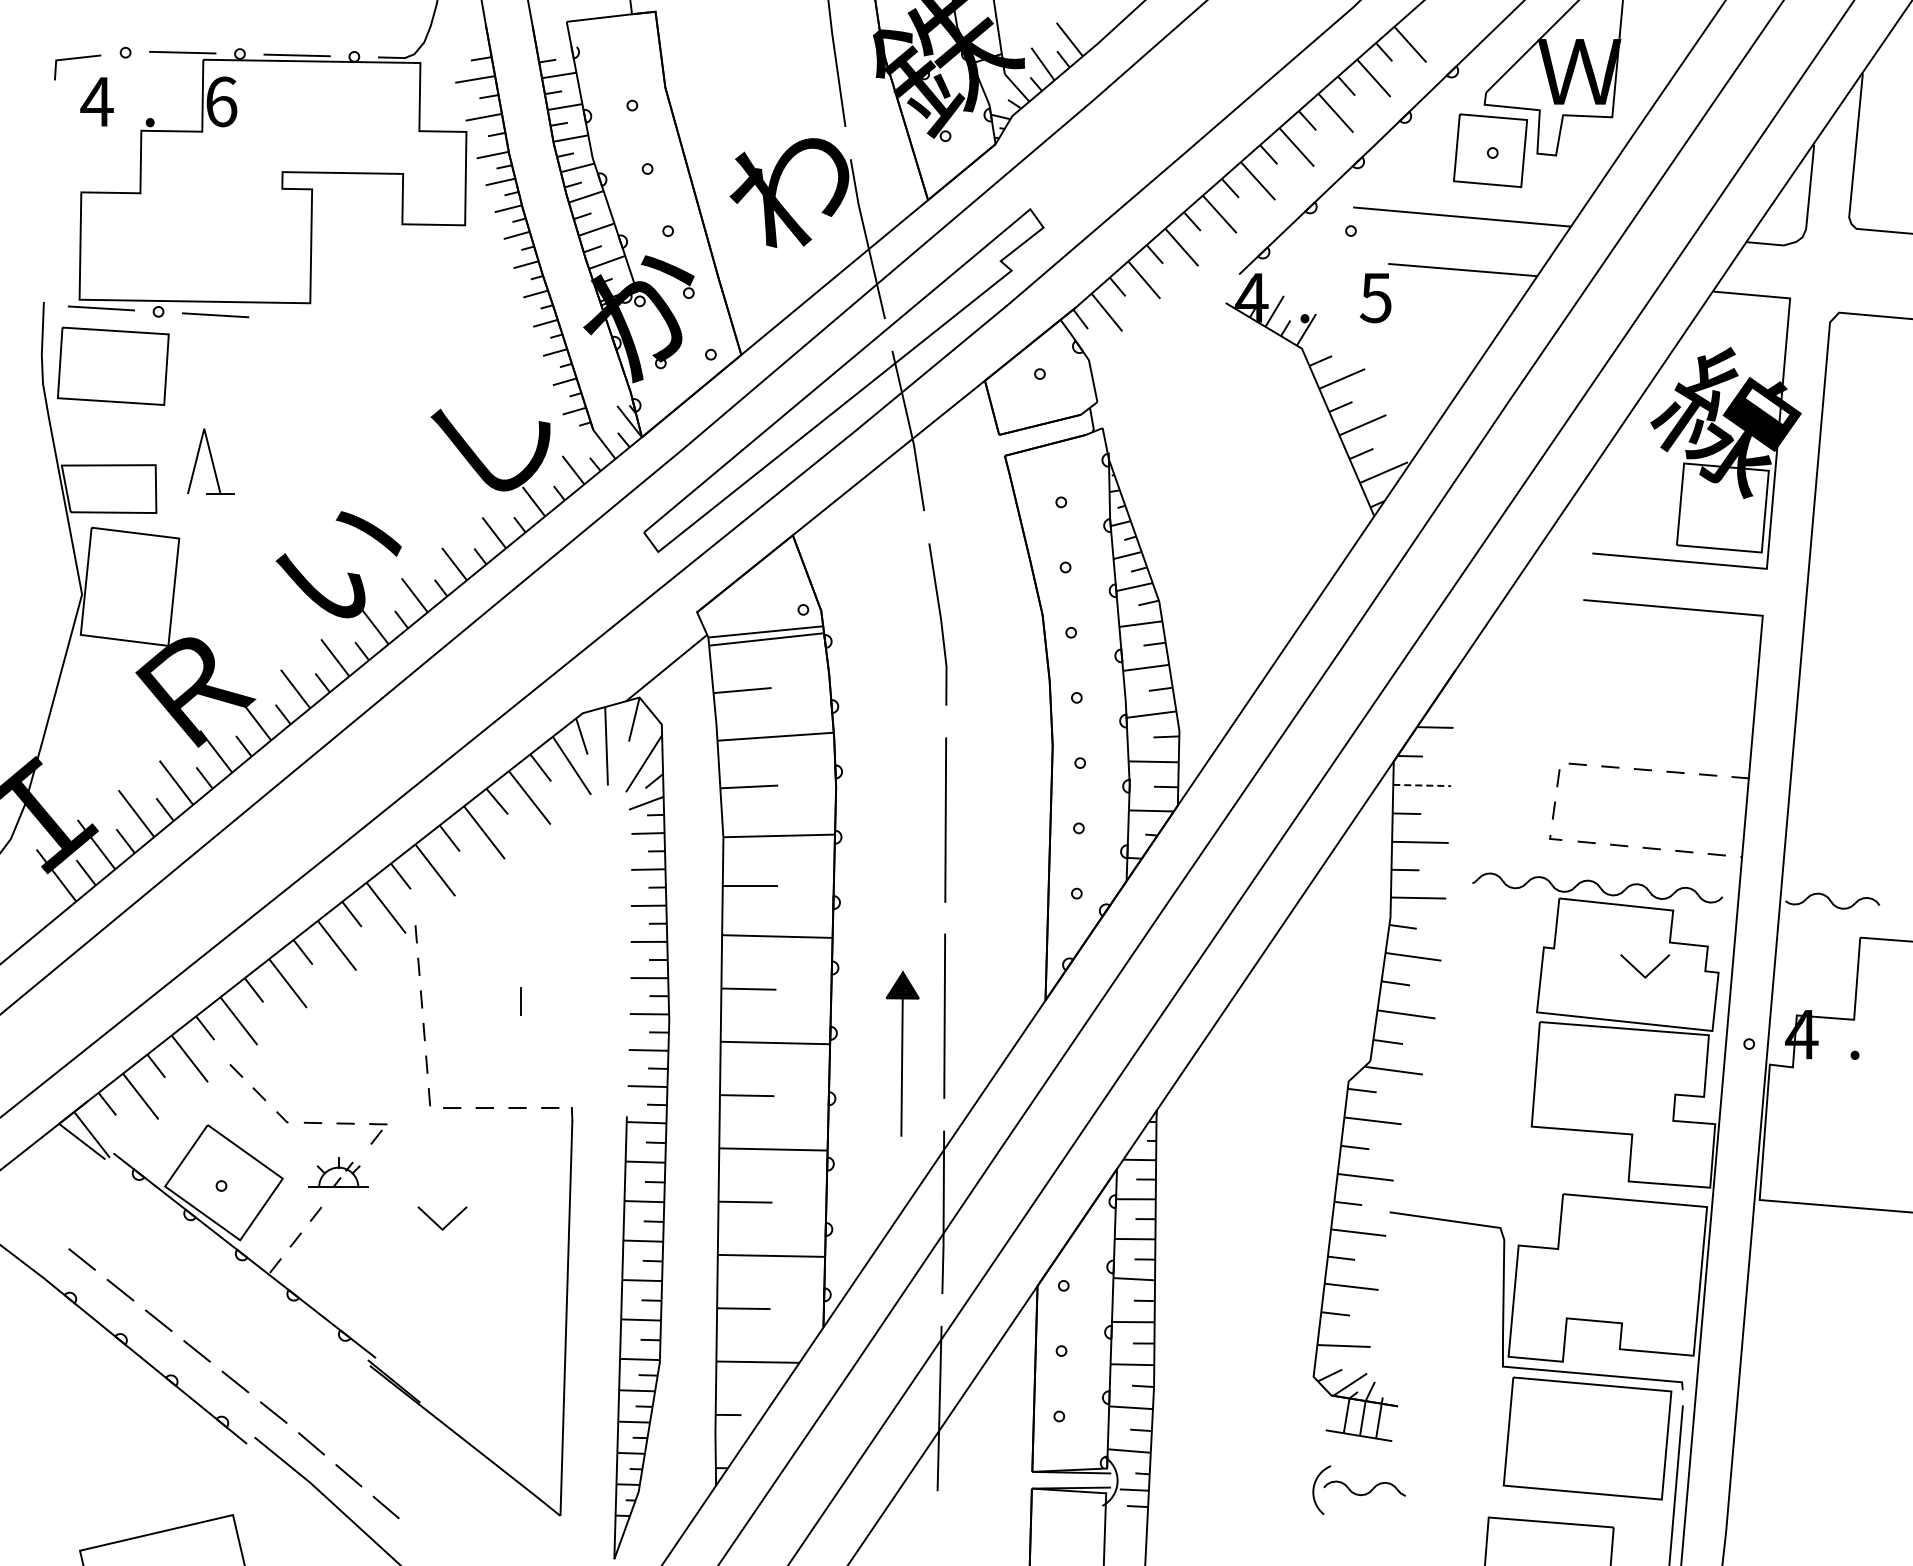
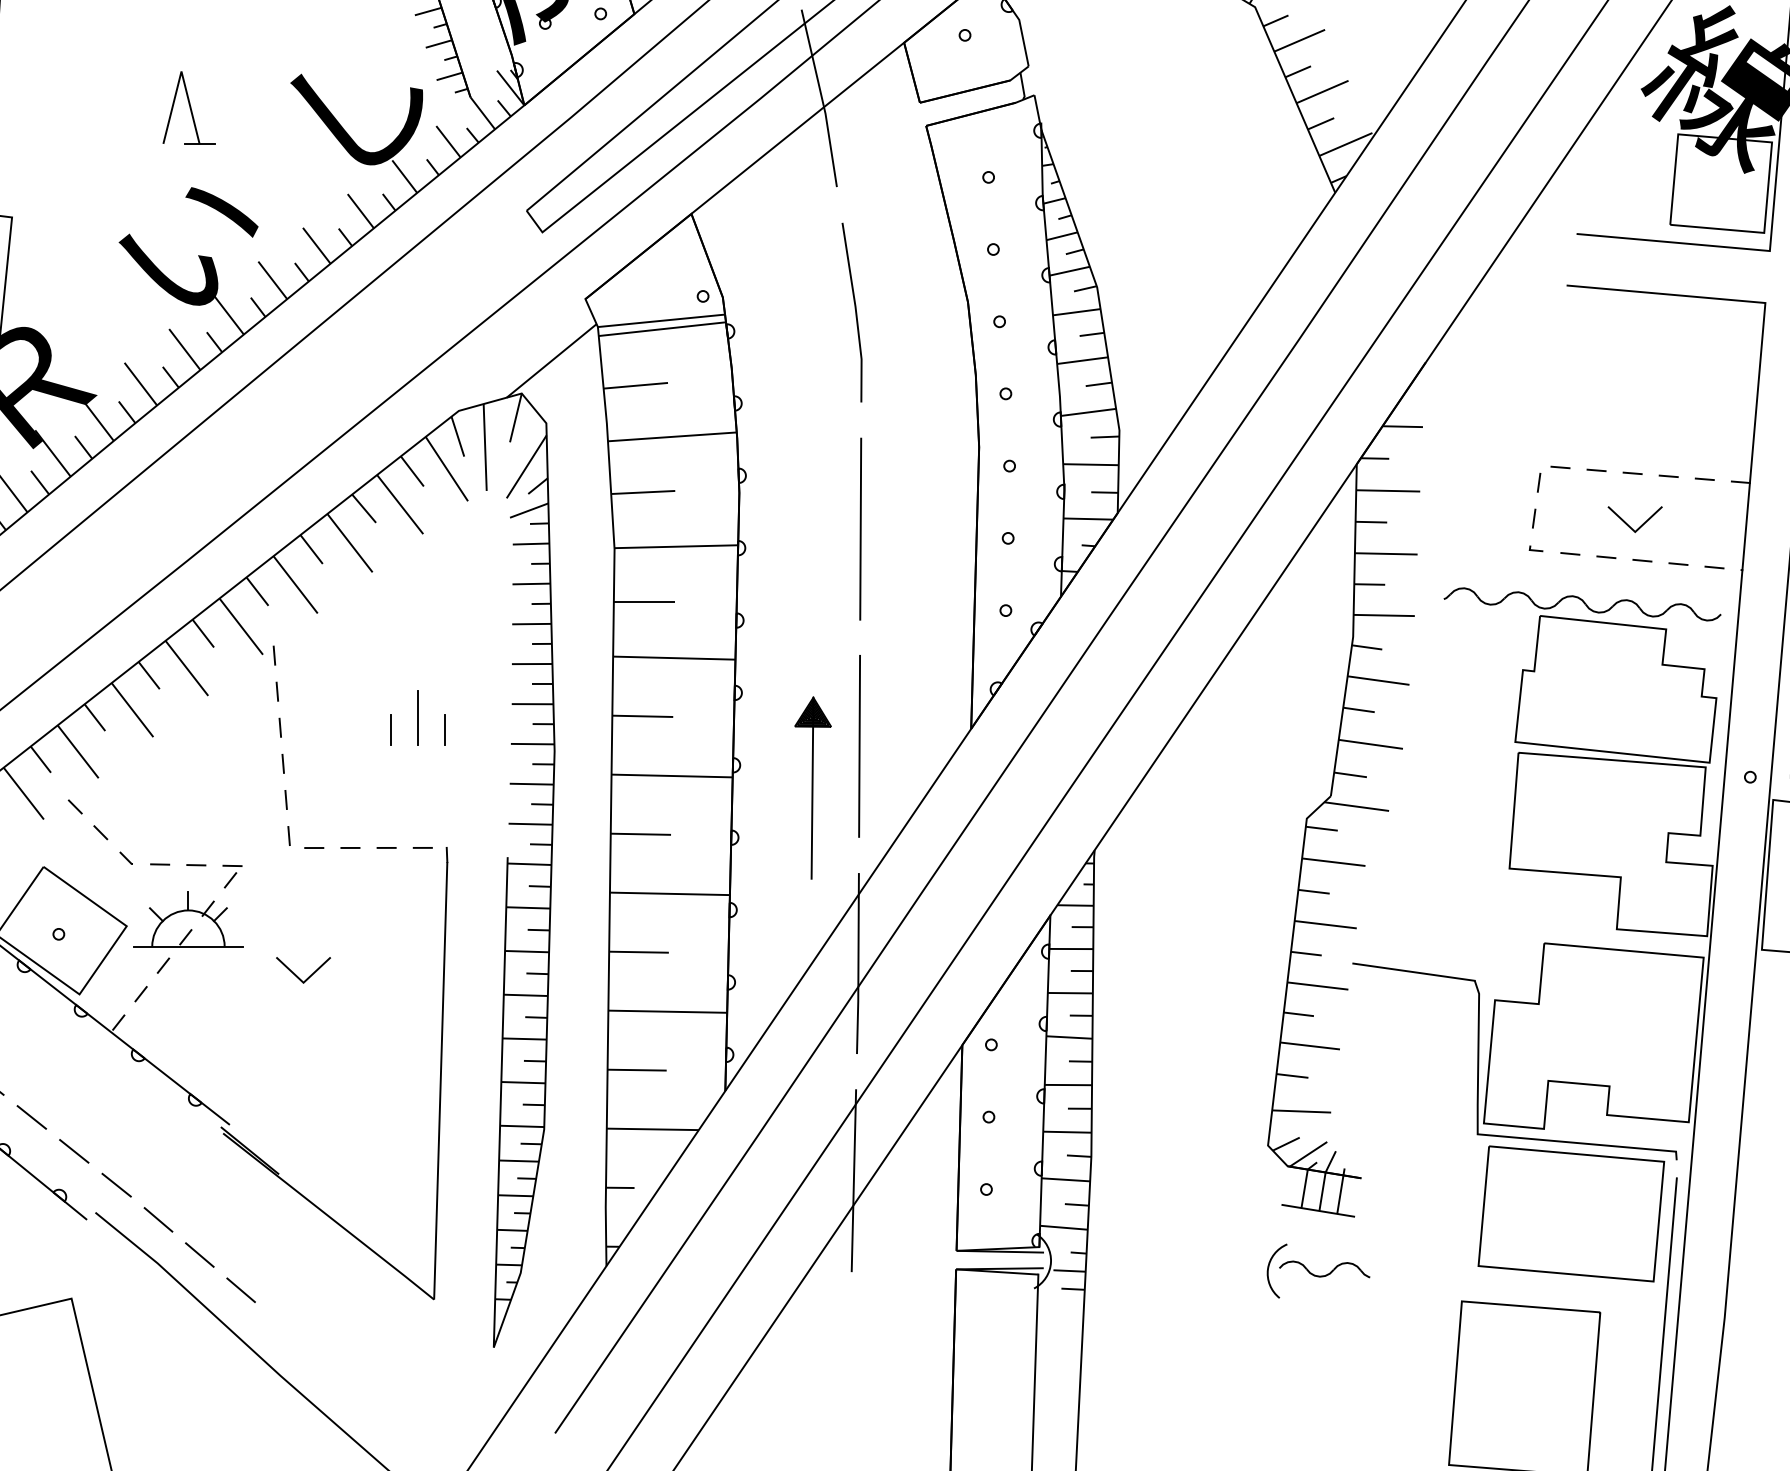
part: (210, 461) -> (188, 107), moved
line: (1422, 785) -> (1388, 490), dashed -> solid
line: (1640, 971) -> (1629, 525), moved
line: (545, 990) -> (417, 717), added
line: (570, 1001) -> (445, 730), added
part: (338, 1172) -> (188, 919), size x1.67

